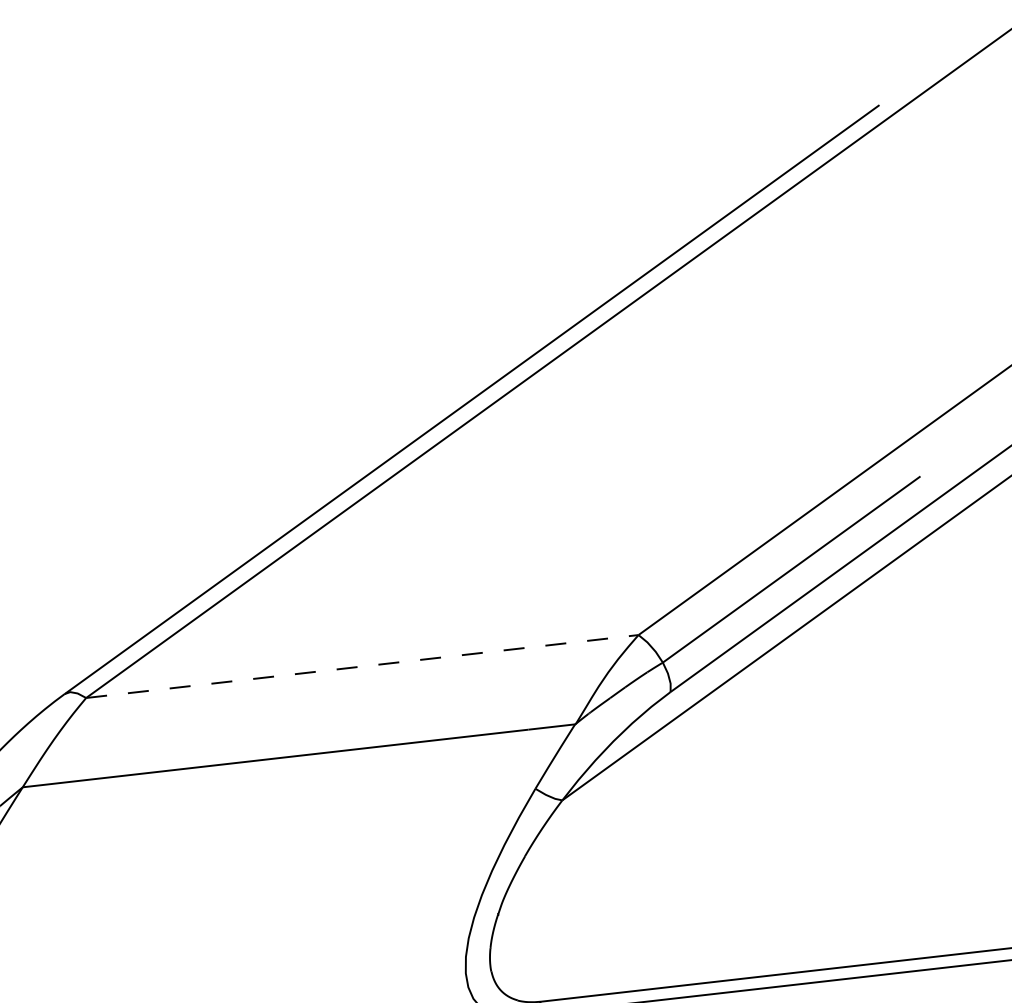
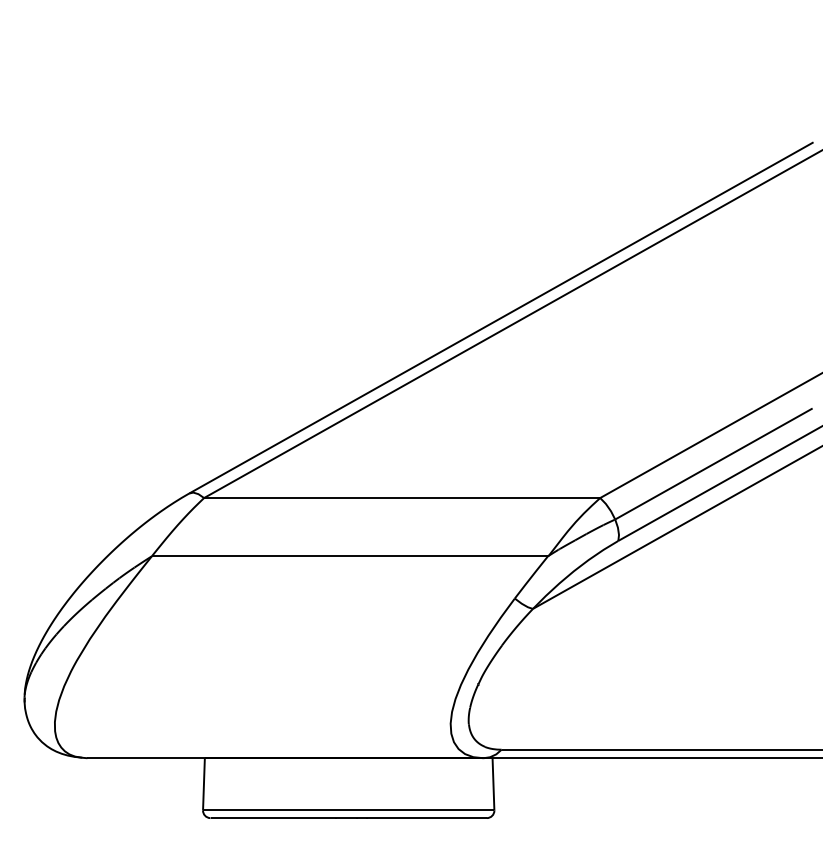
line: (362, 667) -> (402, 498), dashed -> solid

